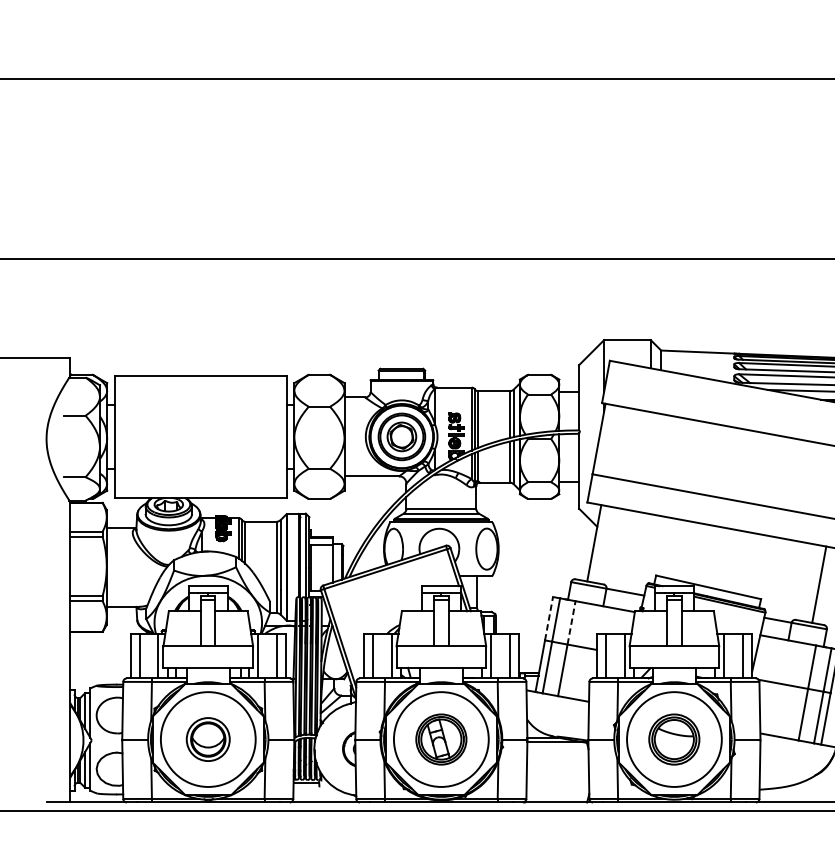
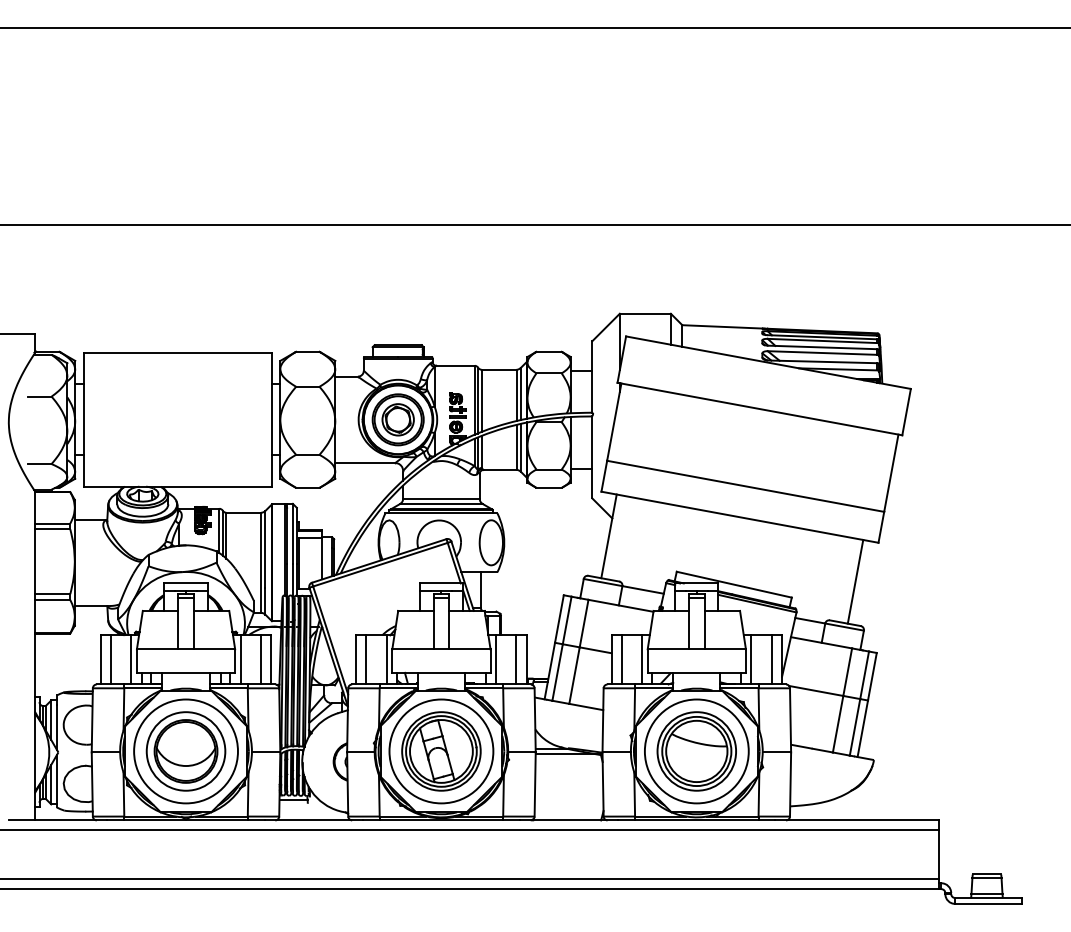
line: (549, 618) -> (559, 618), dashed -> solid
line: (571, 622) -> (584, 623), dashed -> solid
part: (207, 739) -> (185, 751), size x1.67
part: (441, 739) -> (441, 751), size x1.43
part: (674, 739) -> (696, 751), size x1.43

